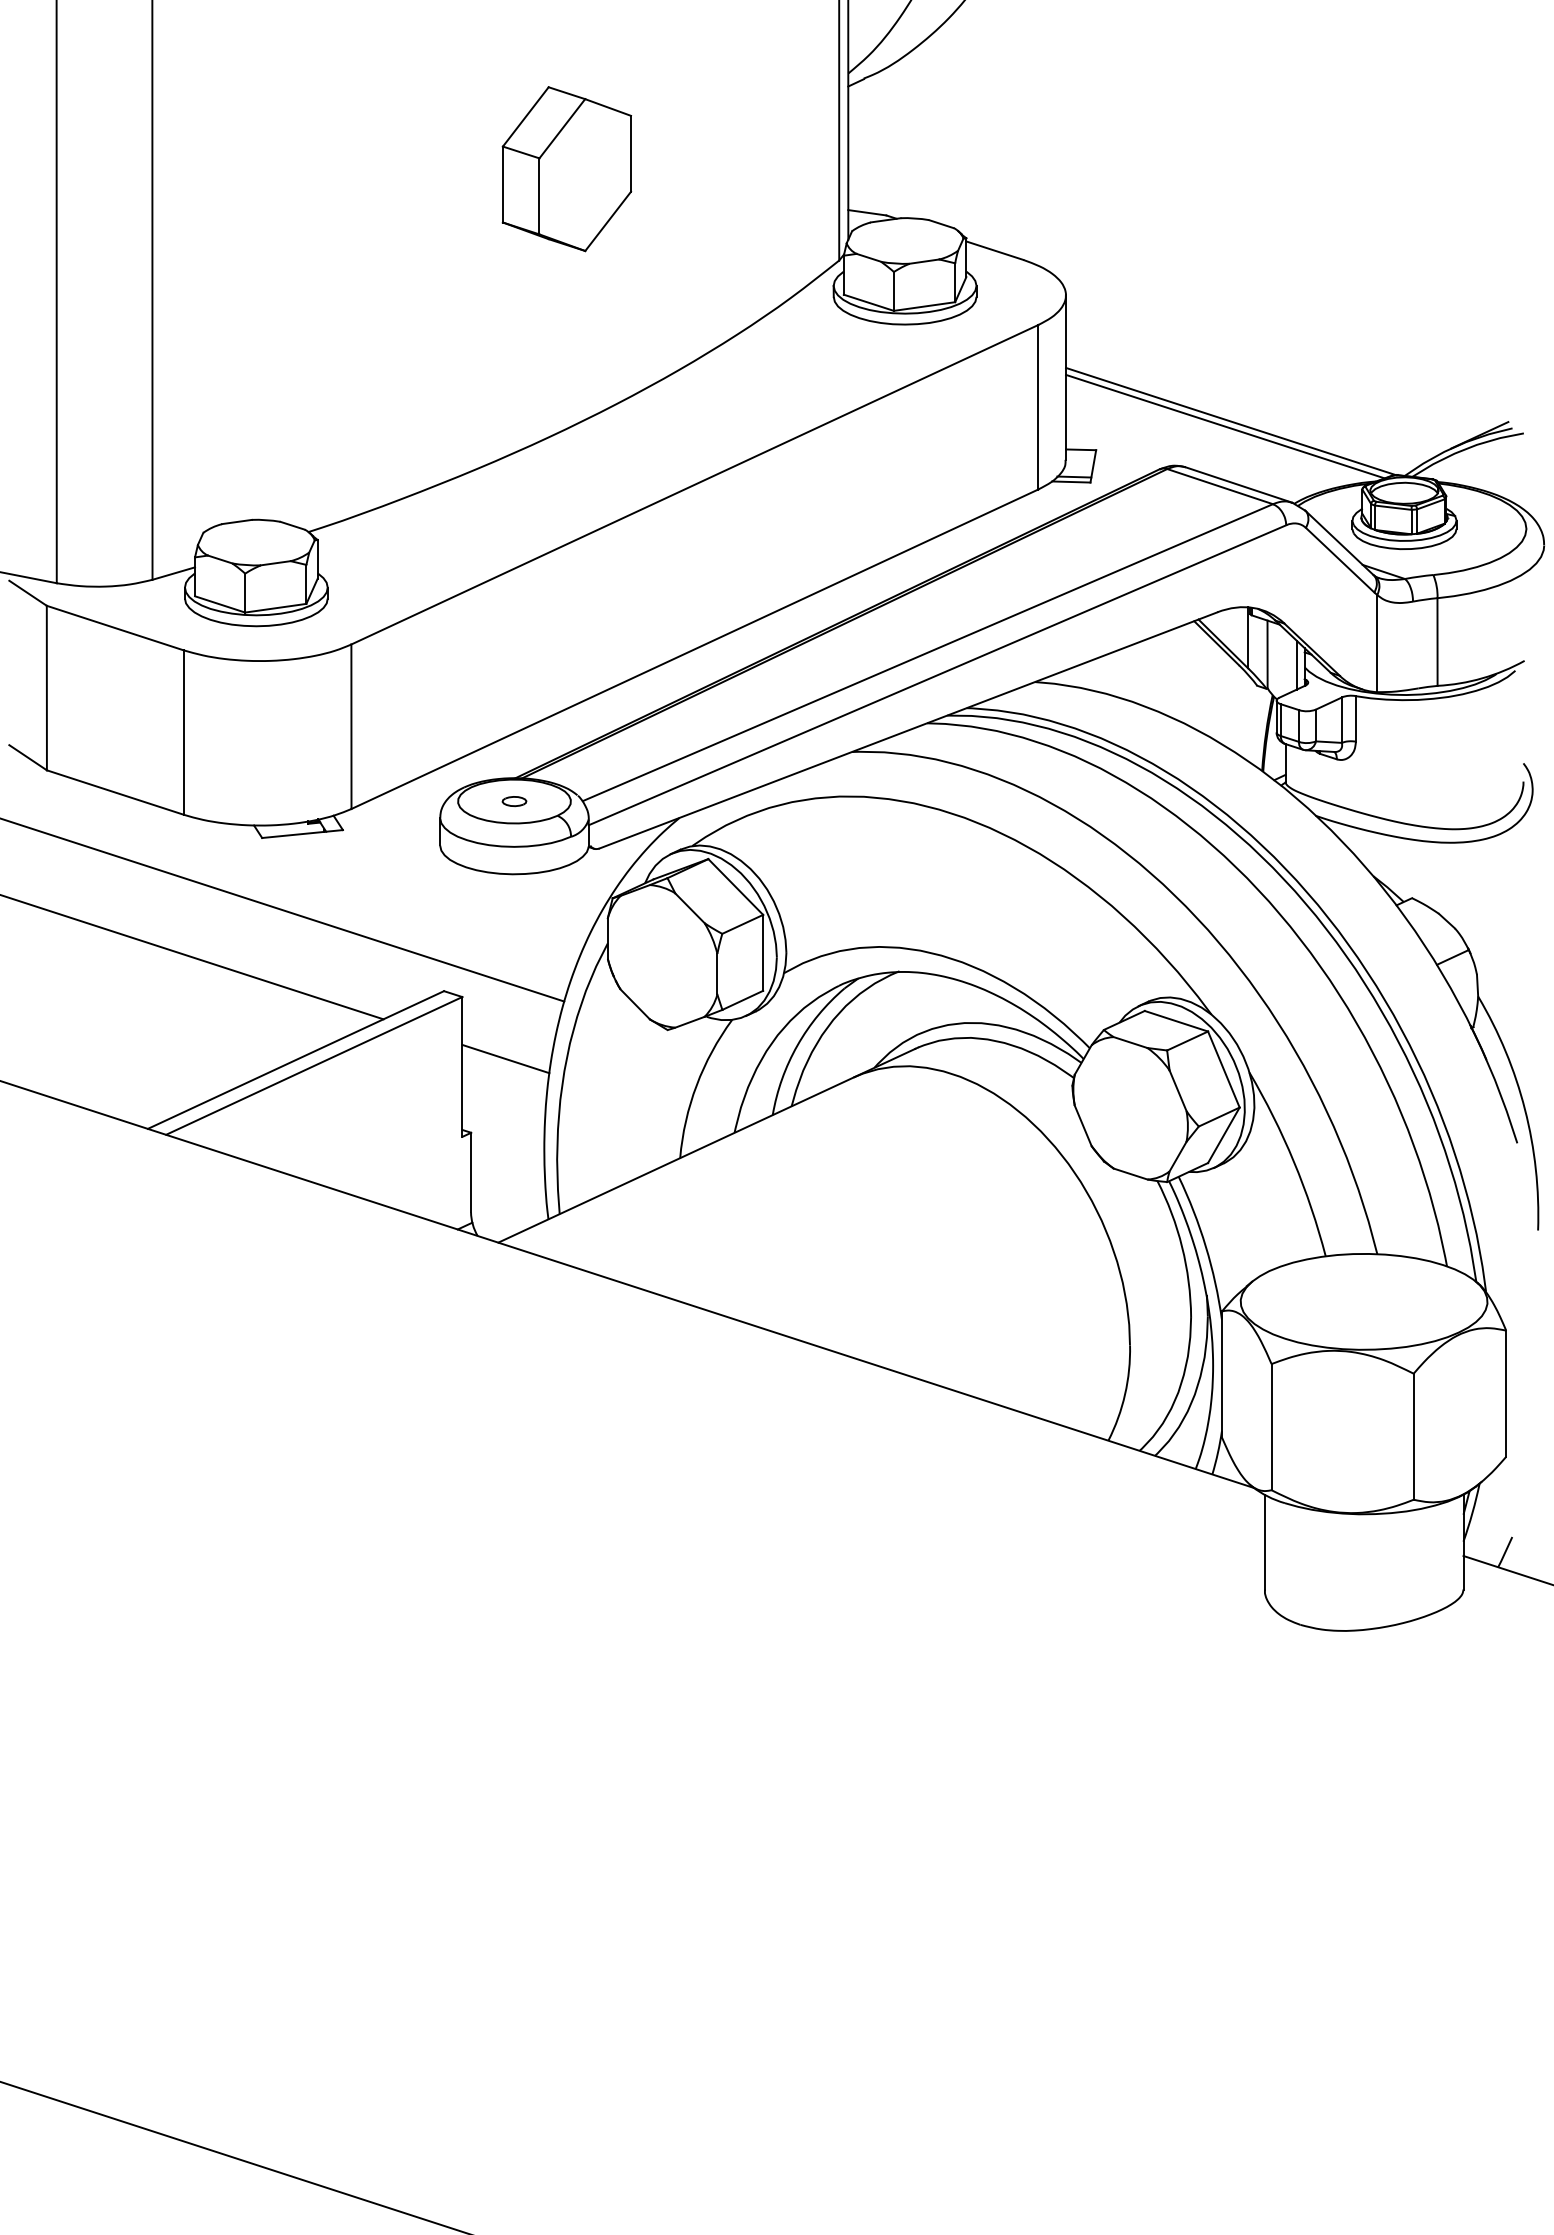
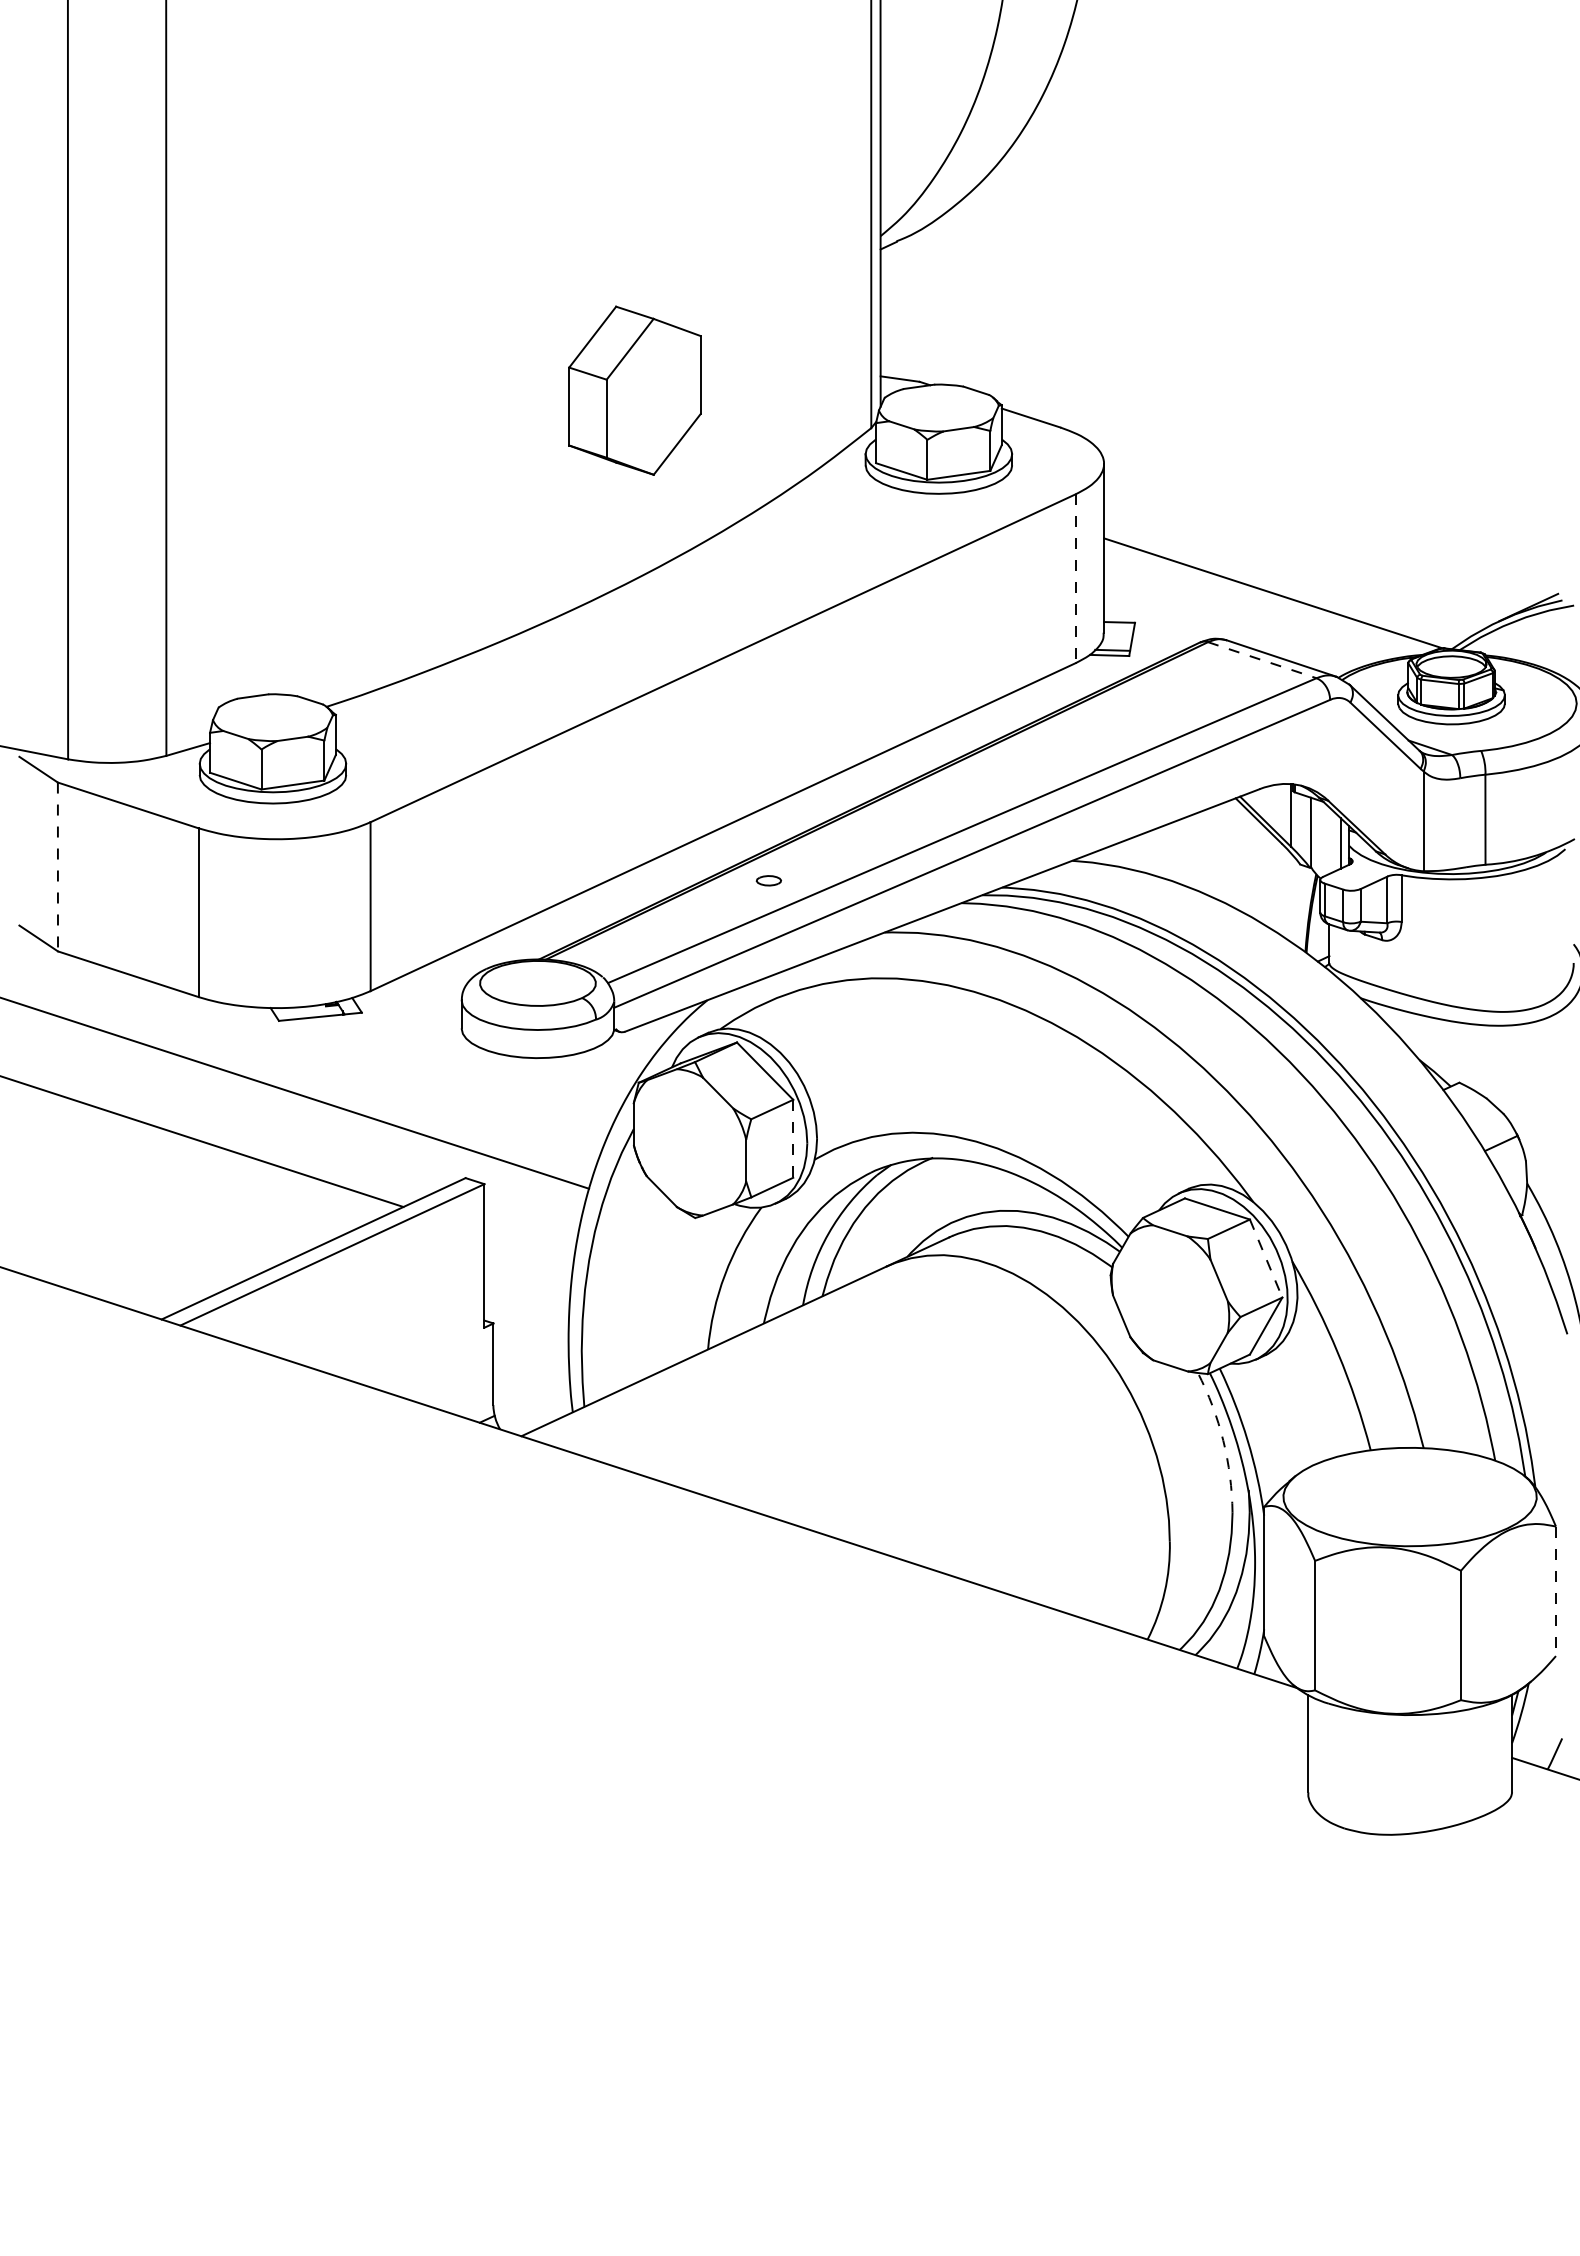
part: (566, 169) -> (634, 391), moved
line: (1038, 407) -> (1075, 578), solid -> dashed
line: (1225, 426) -> (1267, 598), removed
line: (1220, 486) -> (1262, 660), solid -> dashed
line: (46, 688) -> (57, 867), solid -> dashed
part: (514, 801) -> (768, 880), moved
line: (763, 952) -> (793, 1138), solid -> dashed
line: (505, 1058) -> (528, 1247), removed
line: (1224, 1070) -> (1266, 1259), solid -> dashed
arc: (1182, 1246) -> (1223, 1440), solid -> dashed
line: (1506, 1394) -> (1556, 1592), solid -> dashed

